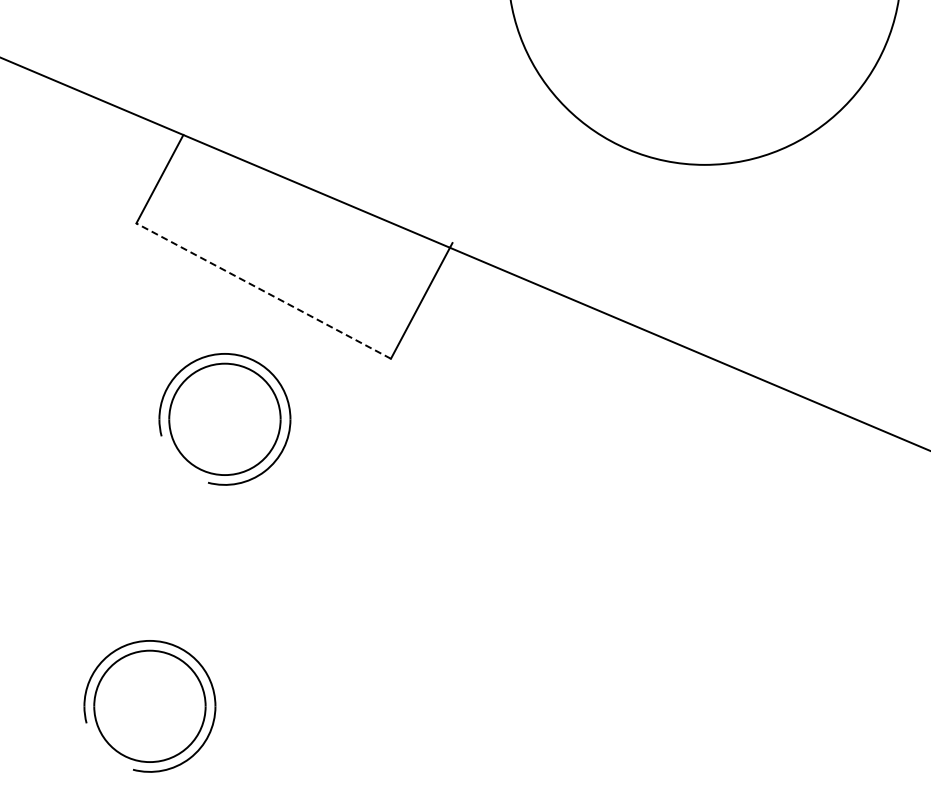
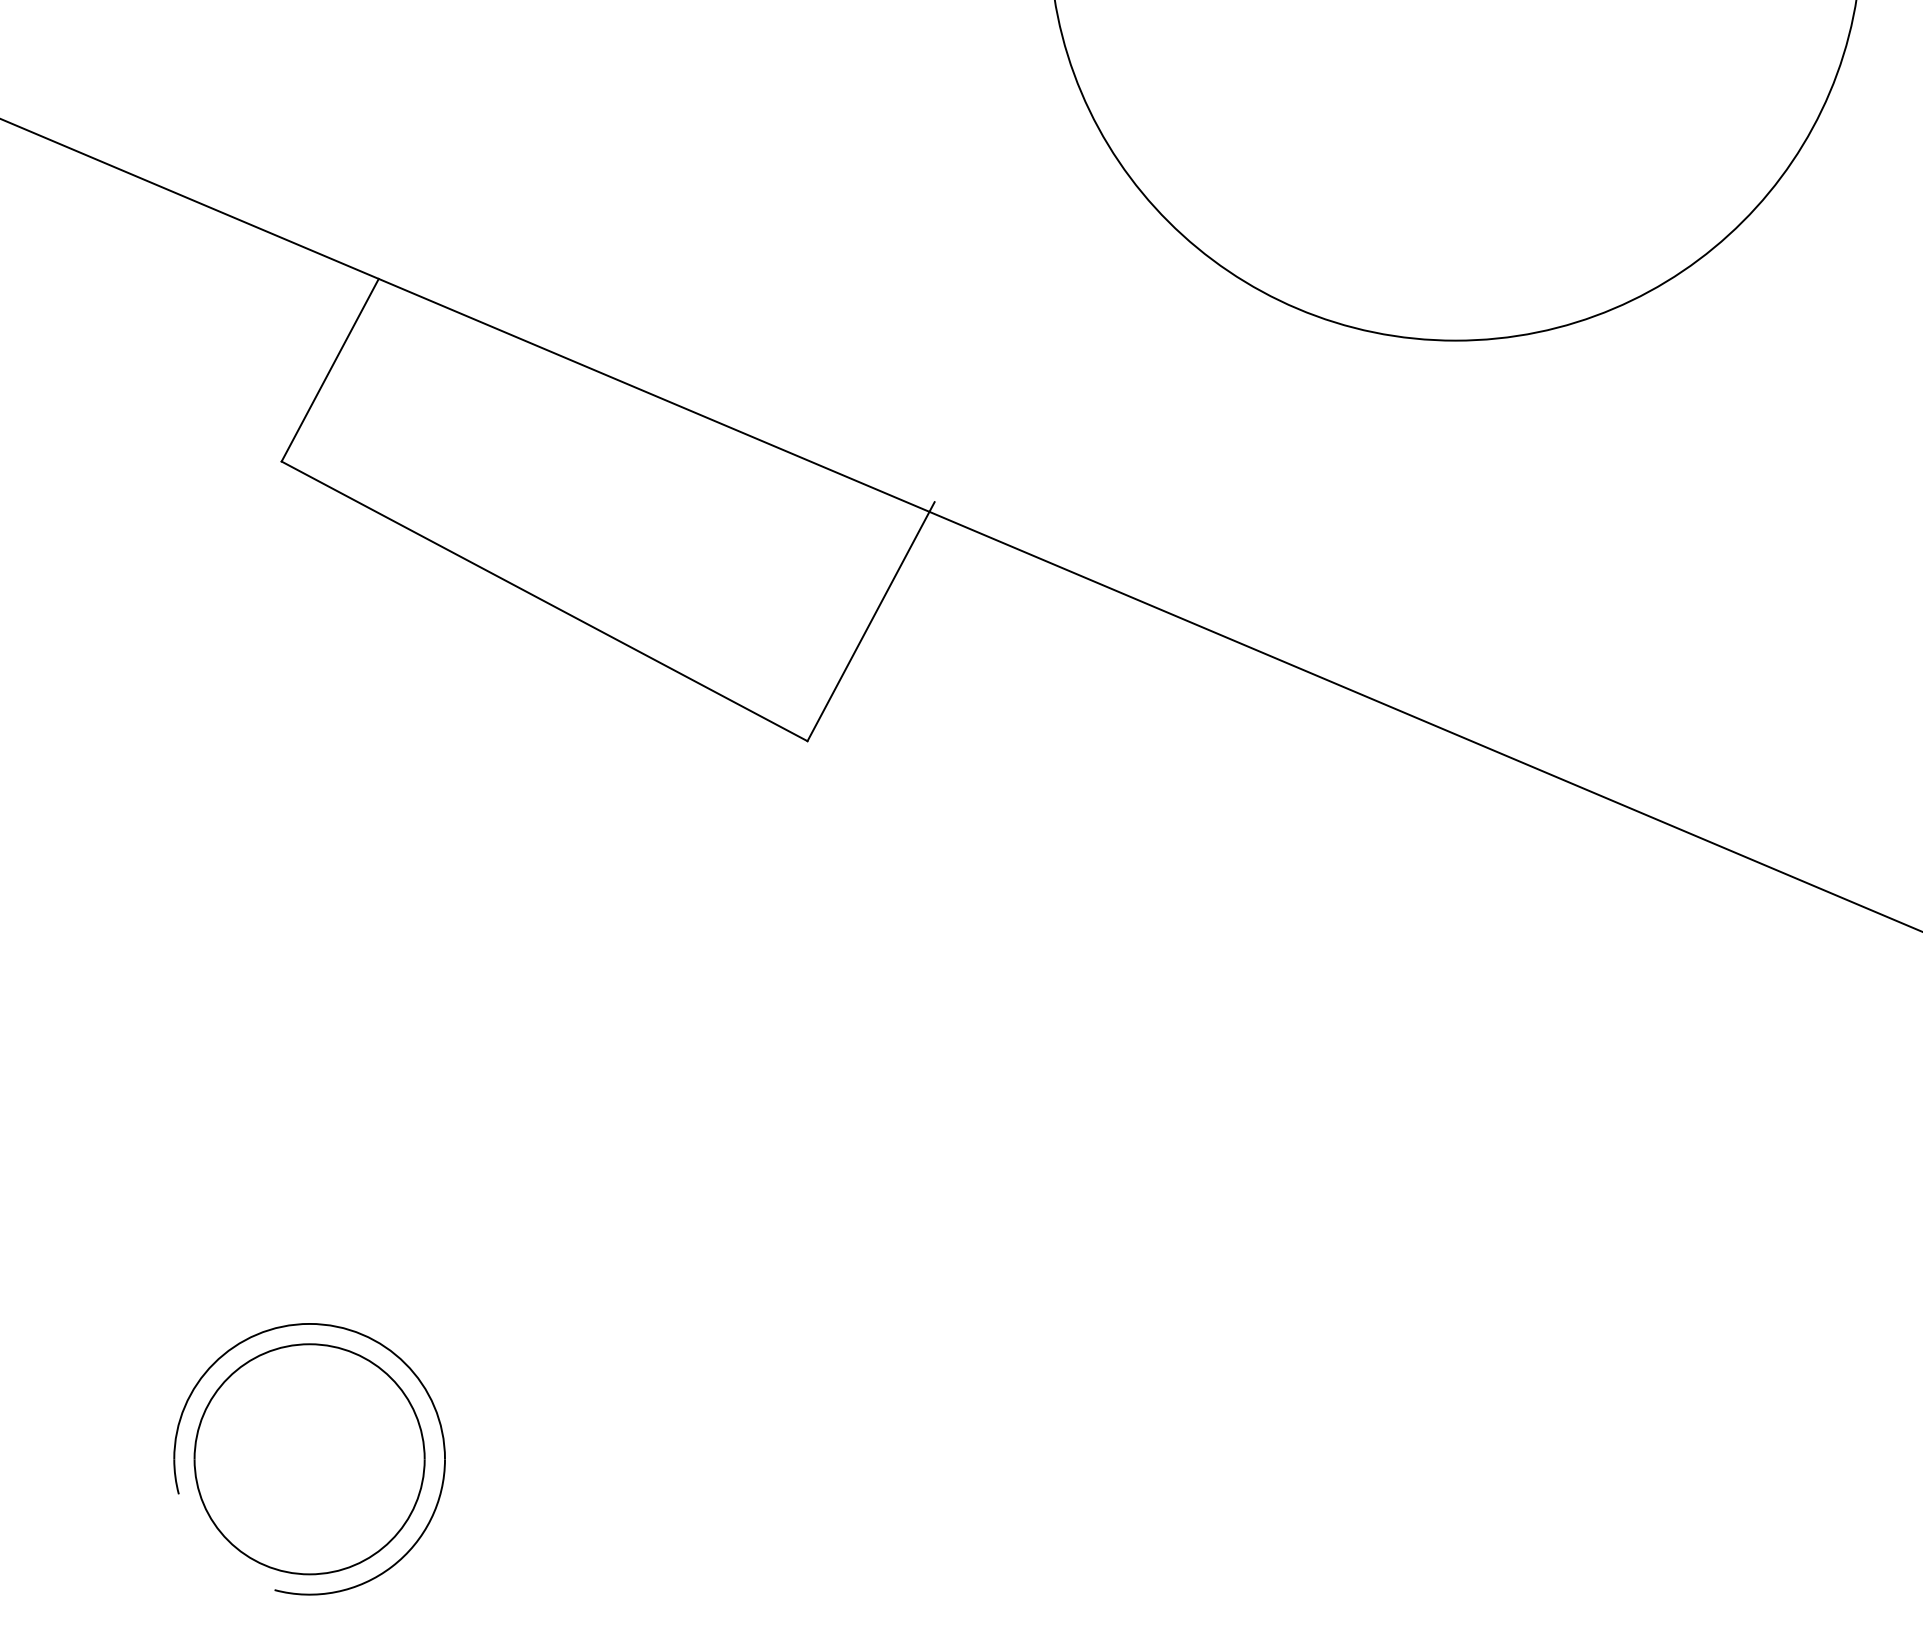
line: (263, 290) -> (544, 600), dashed -> solid
part: (224, 419) -> (463, 866), removed

